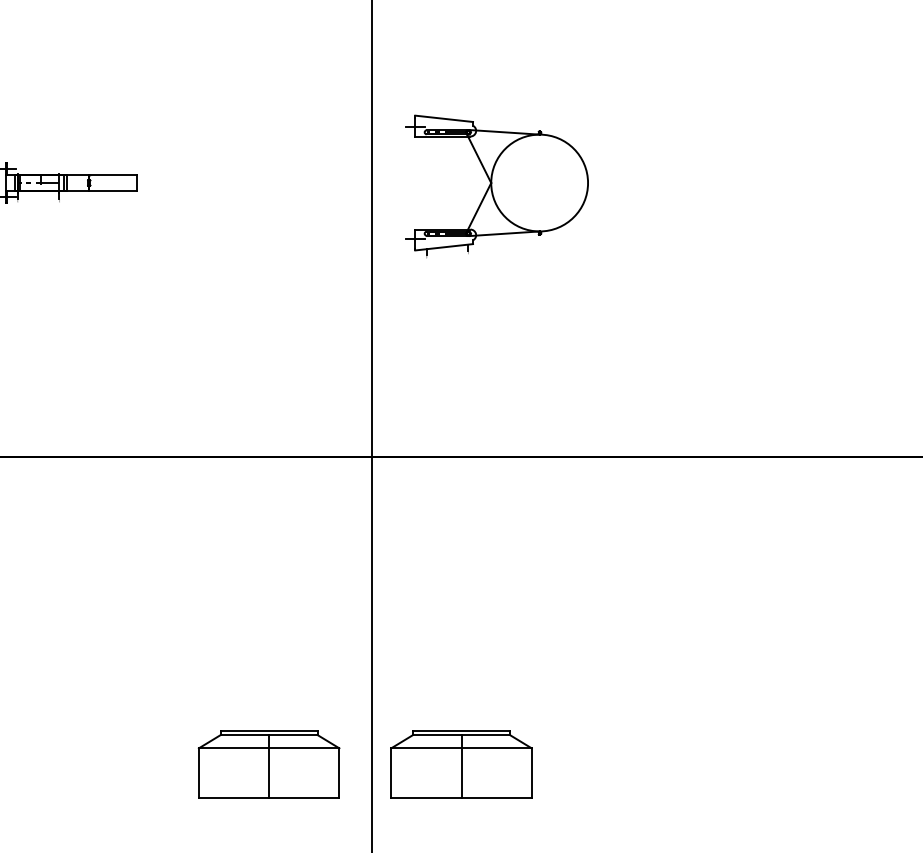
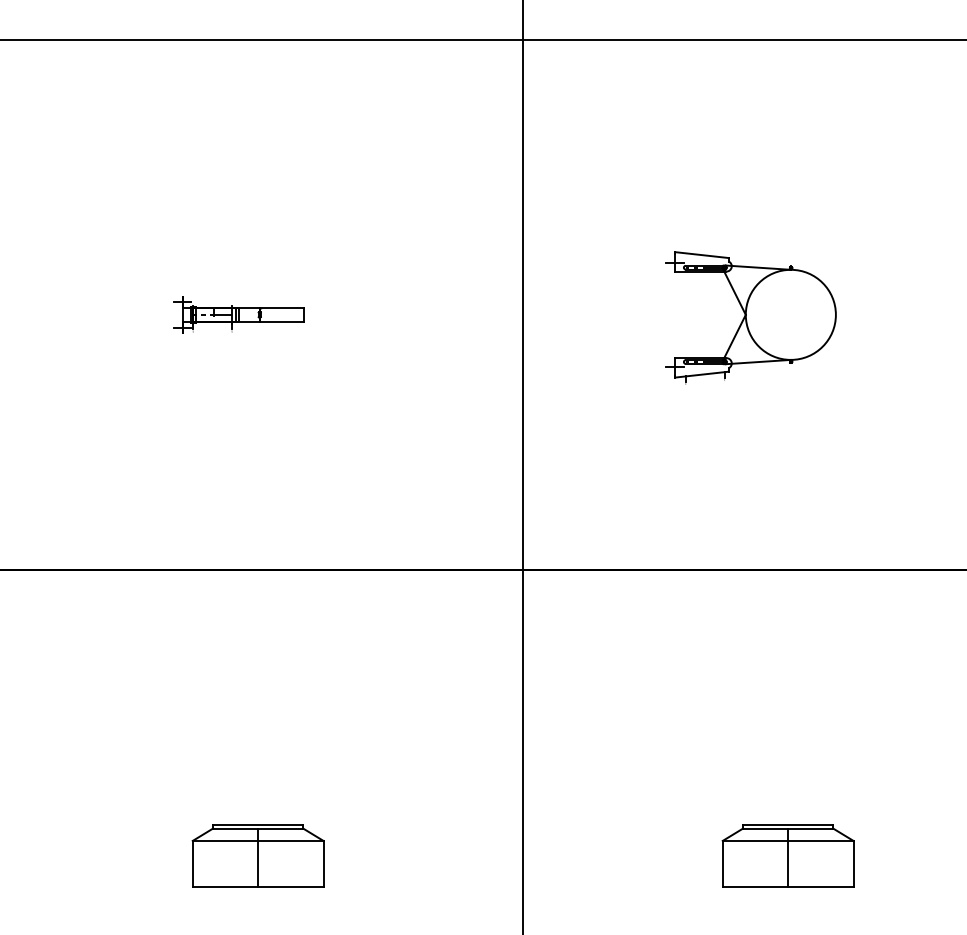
part: (496, 185) -> (750, 317), moved
part: (268, 764) -> (257, 855), moved
part: (460, 764) -> (787, 855), moved

